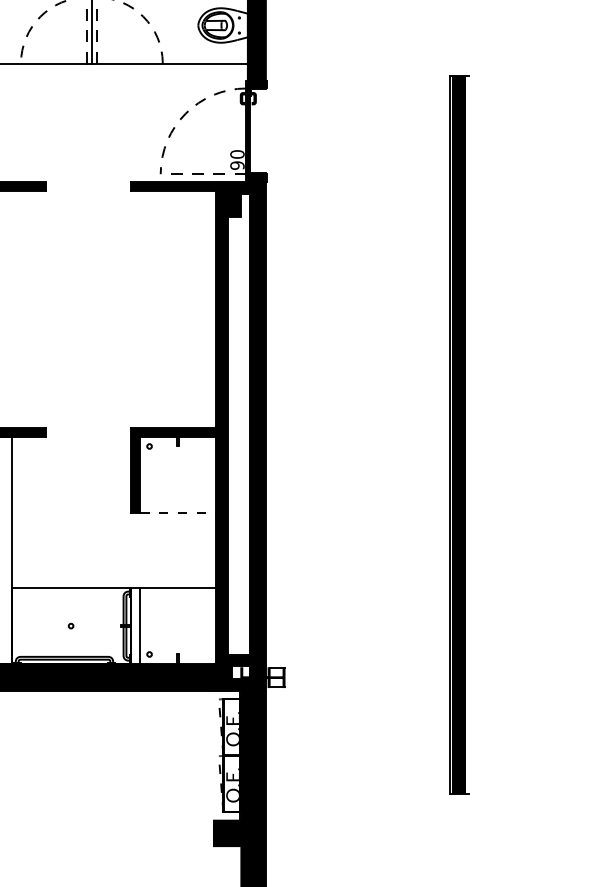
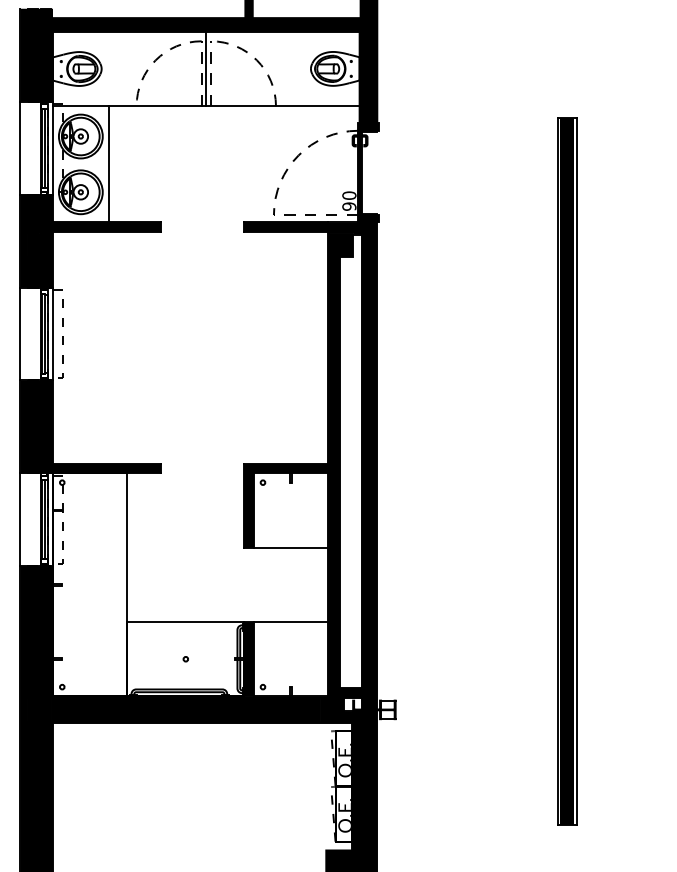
line: (468, 435) -> (576, 471), added
line: (178, 512) -> (291, 547), dashed -> solid
fill: (134, 626) -> (248, 659), added

